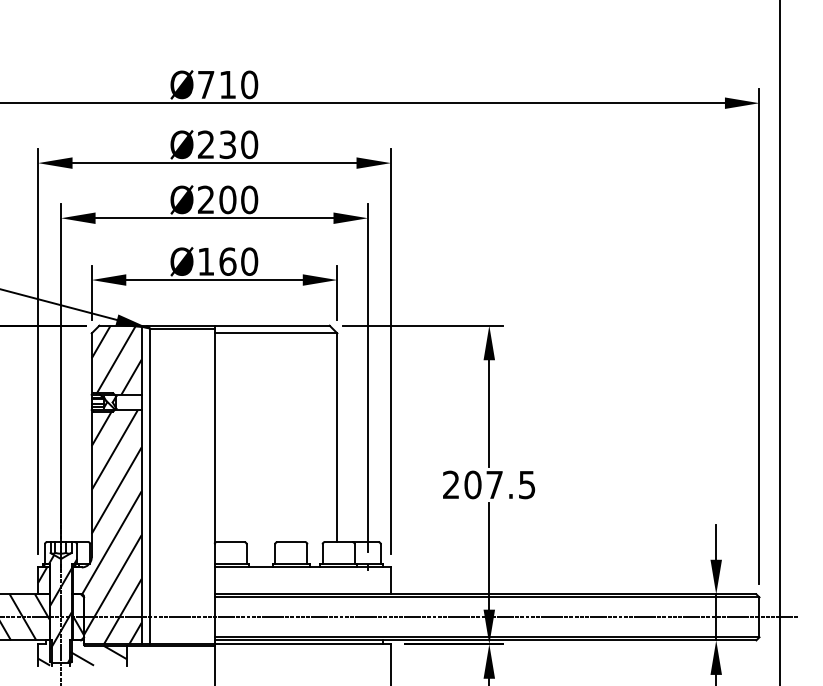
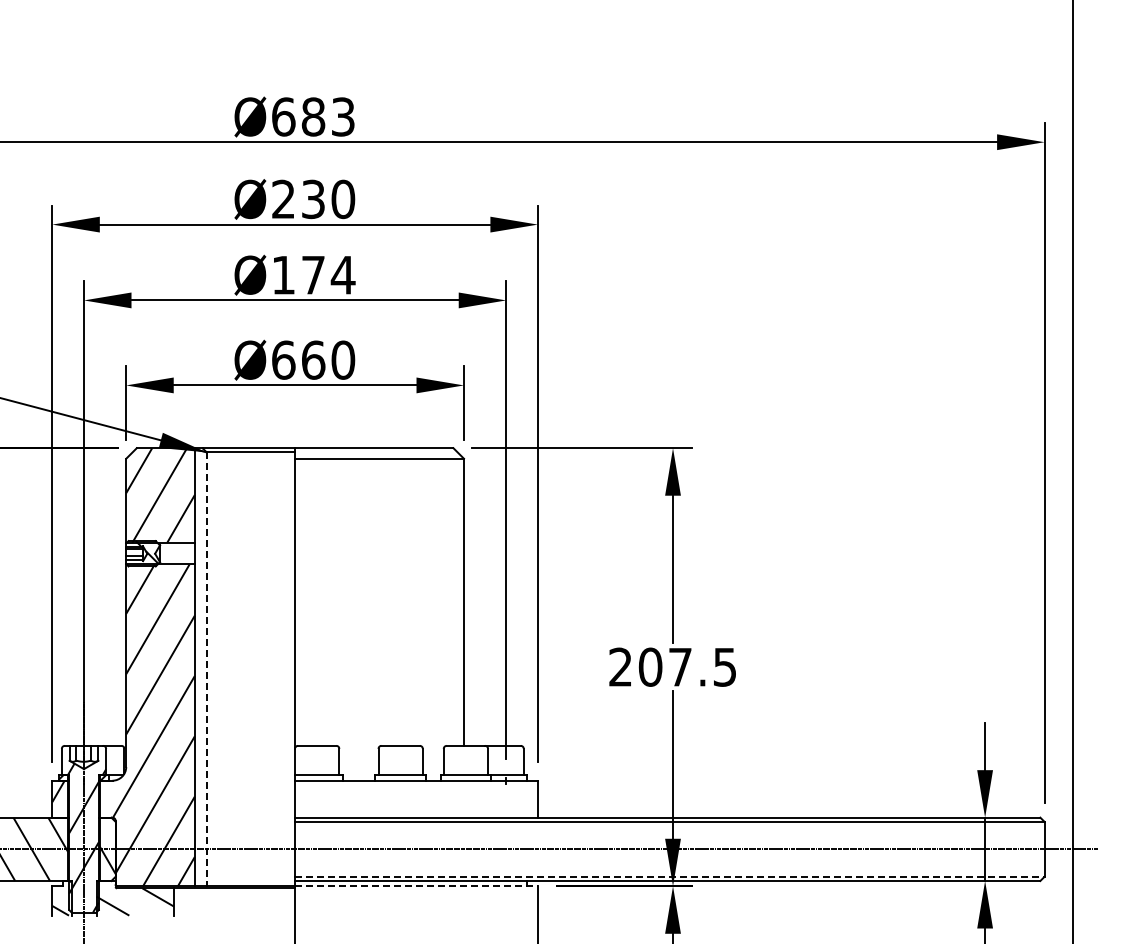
text: (227, 84) -> (313, 116), Ø710 -> Ø683
text: (227, 199) -> (313, 274), Ø200 -> Ø174
text: (206, 261) -> (283, 359), Ø160 -> Ø660
line: (150, 486) -> (206, 669), solid -> dashed
line: (486, 637) -> (669, 876), solid -> dashed
line: (303, 644) -> (417, 886), solid -> dashed

